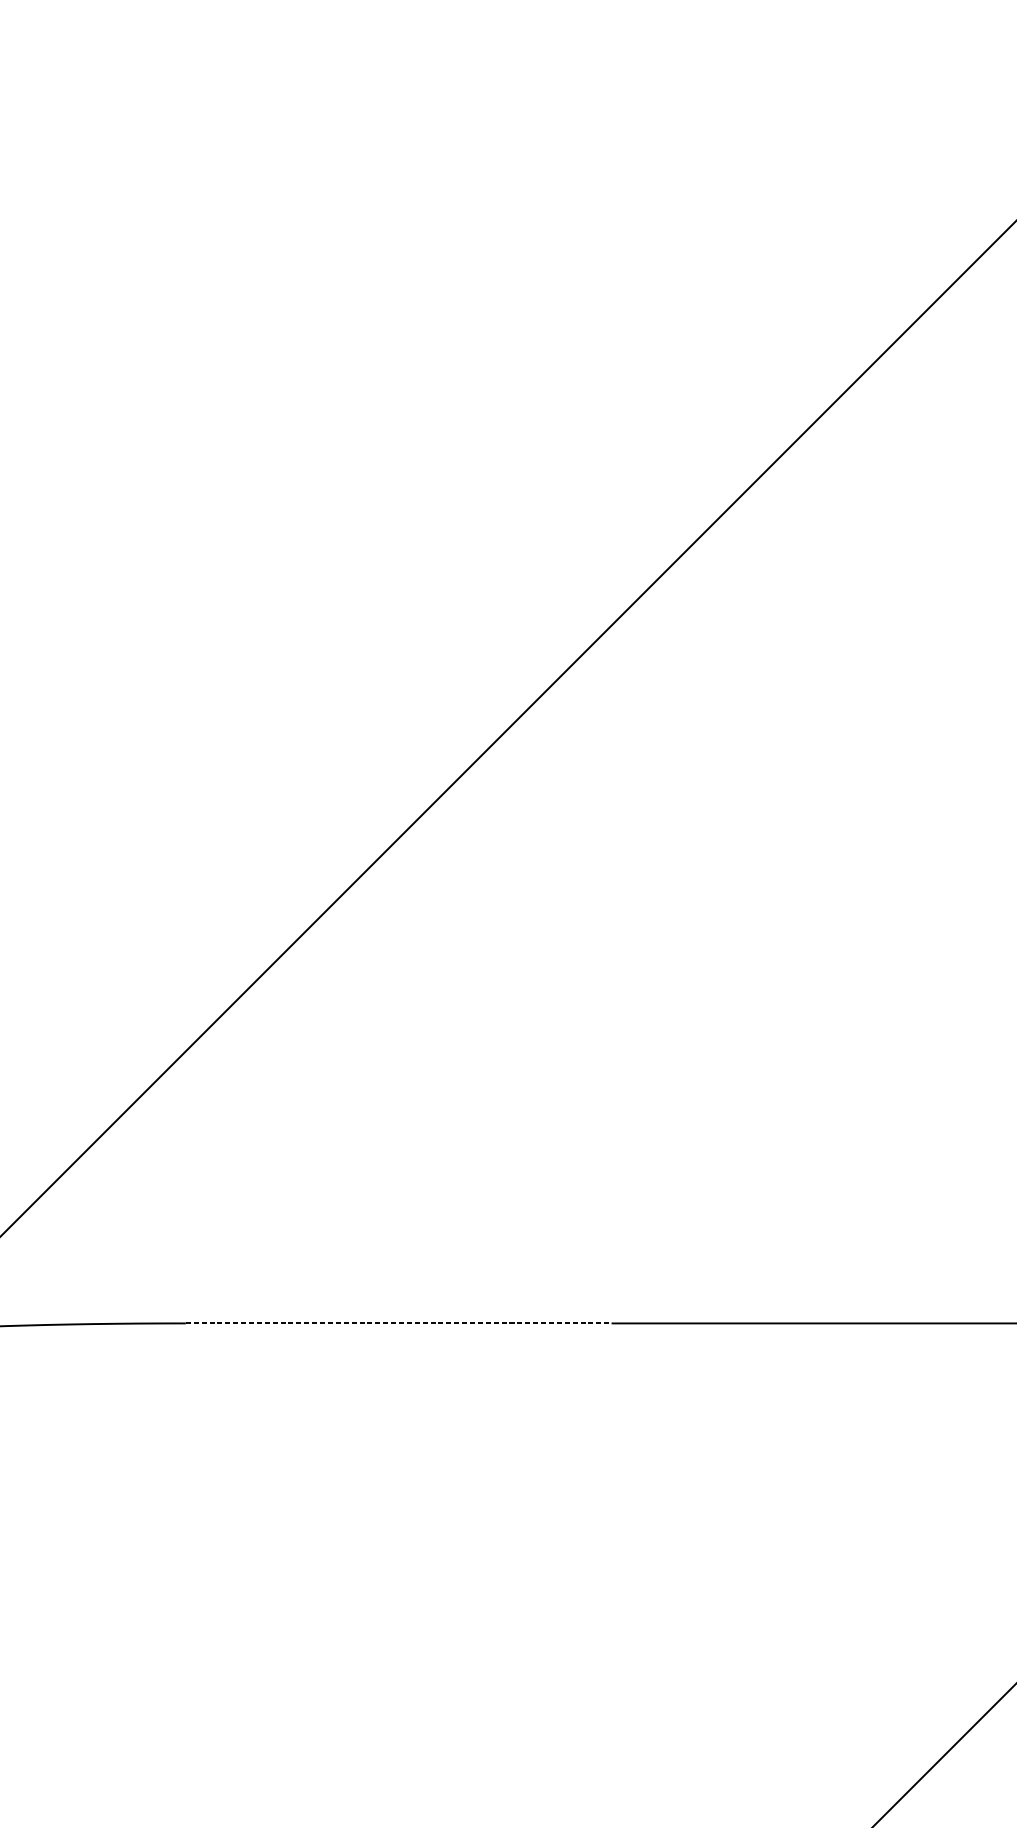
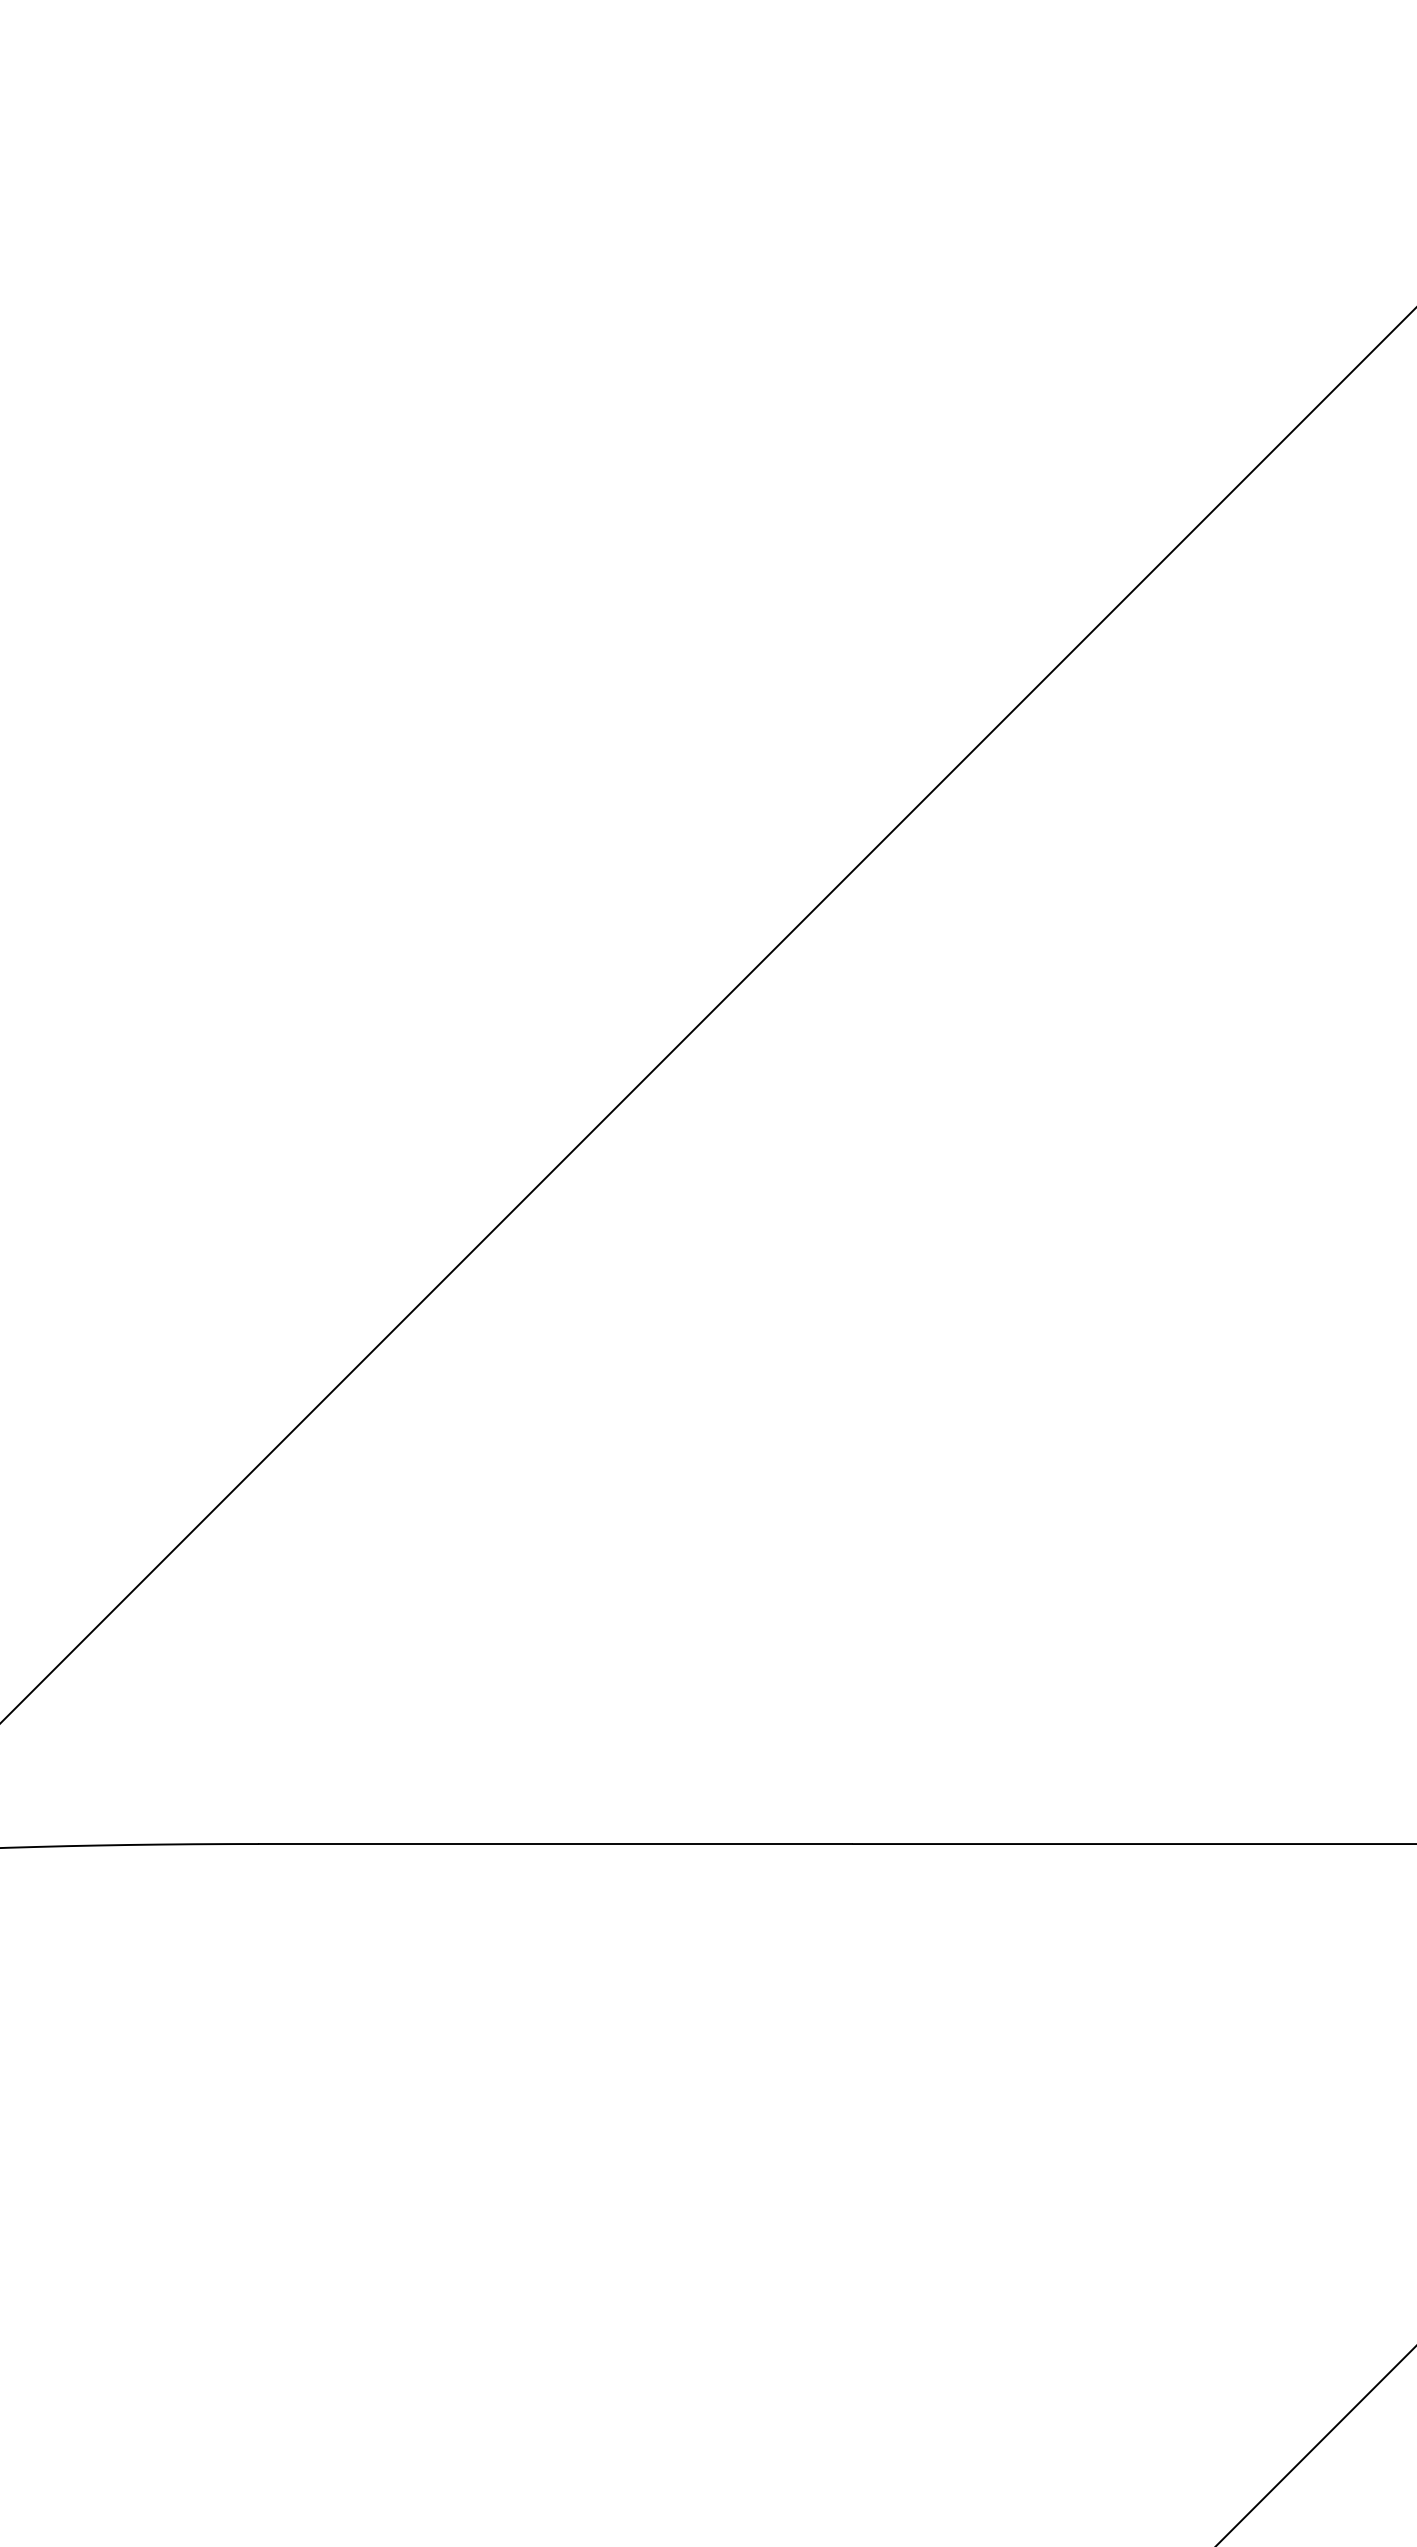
line: (398, 1323) -> (555, 1844), dashed -> solid

